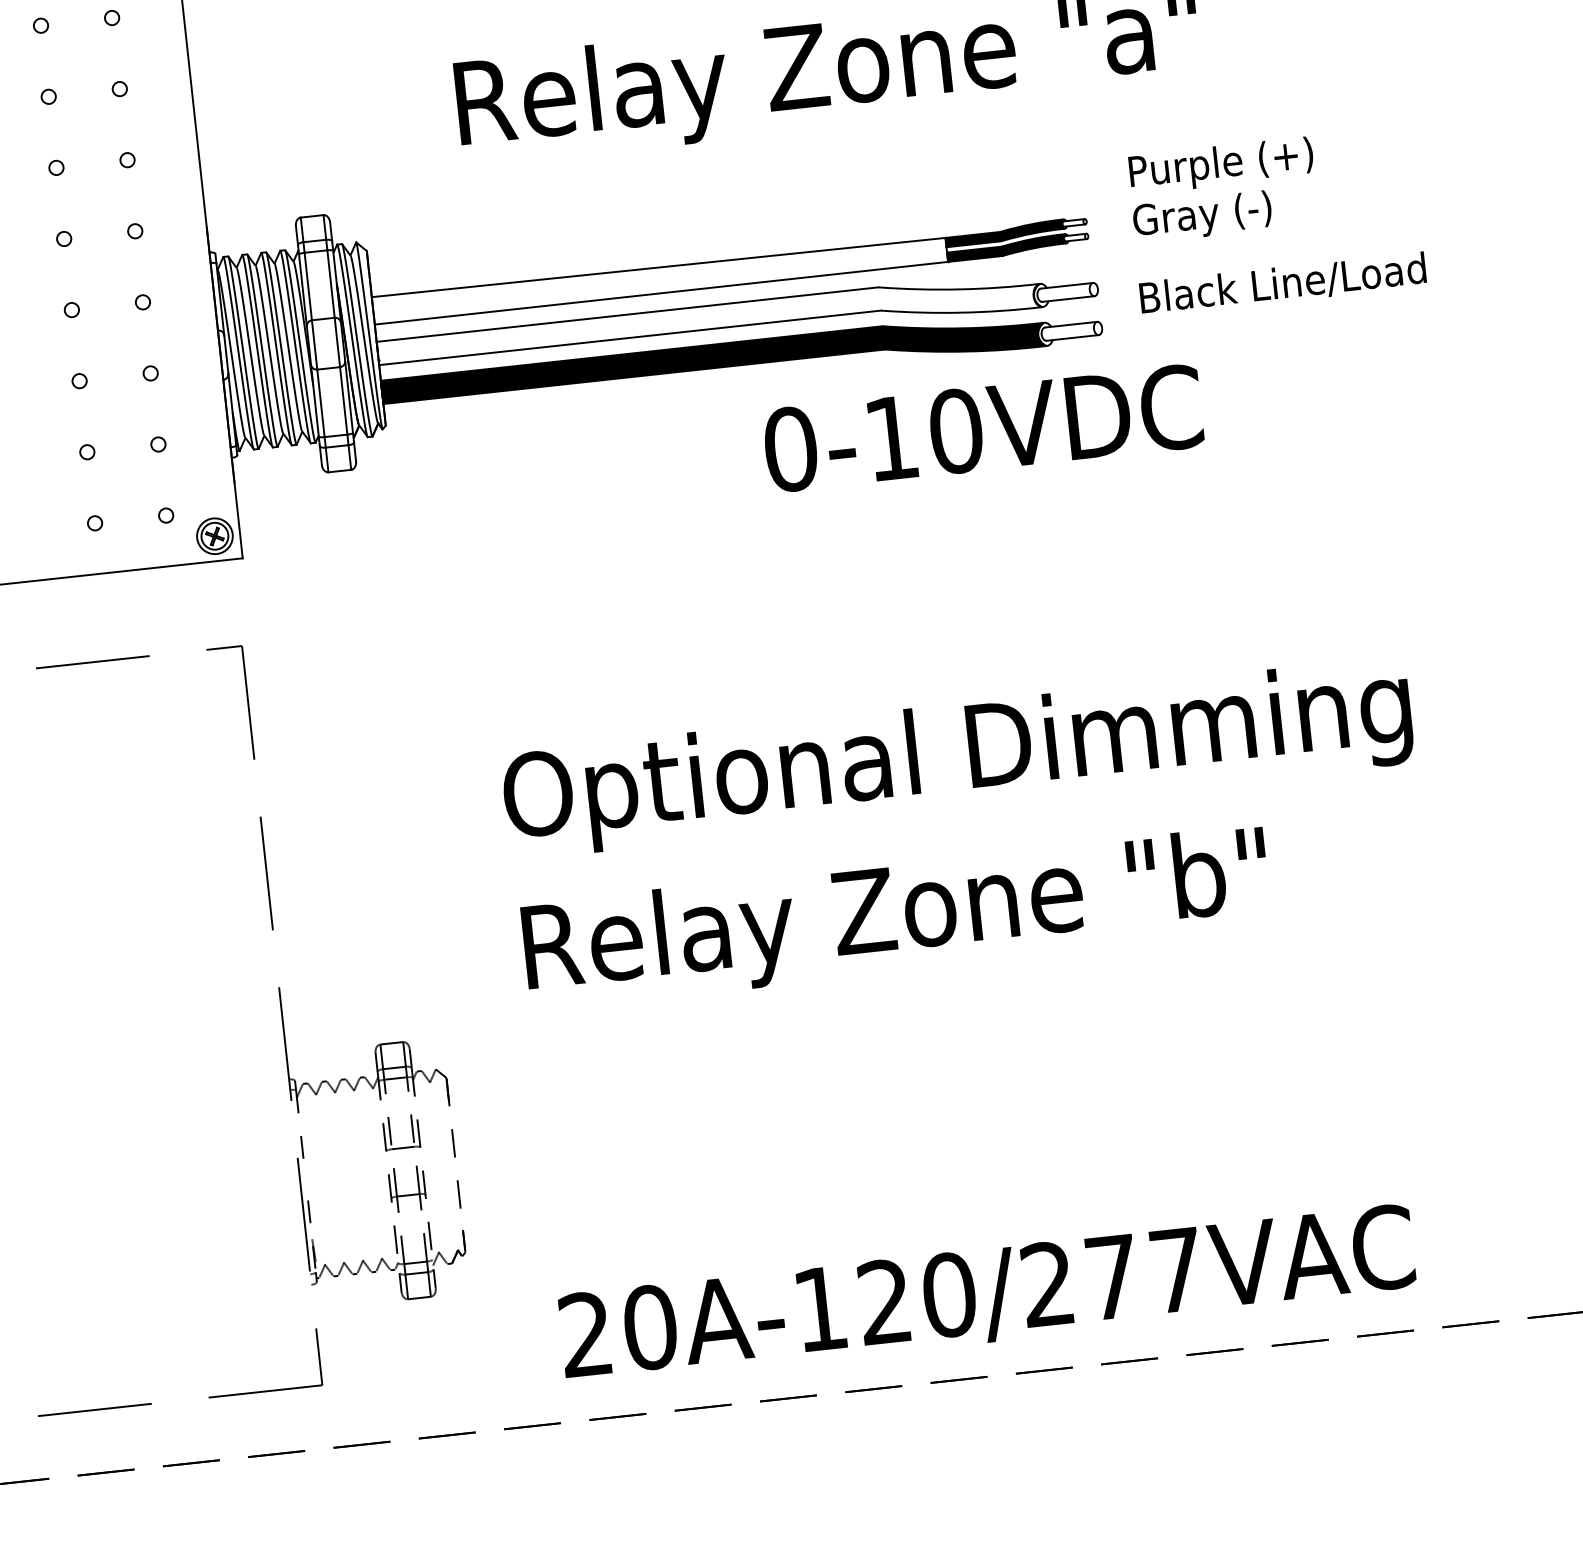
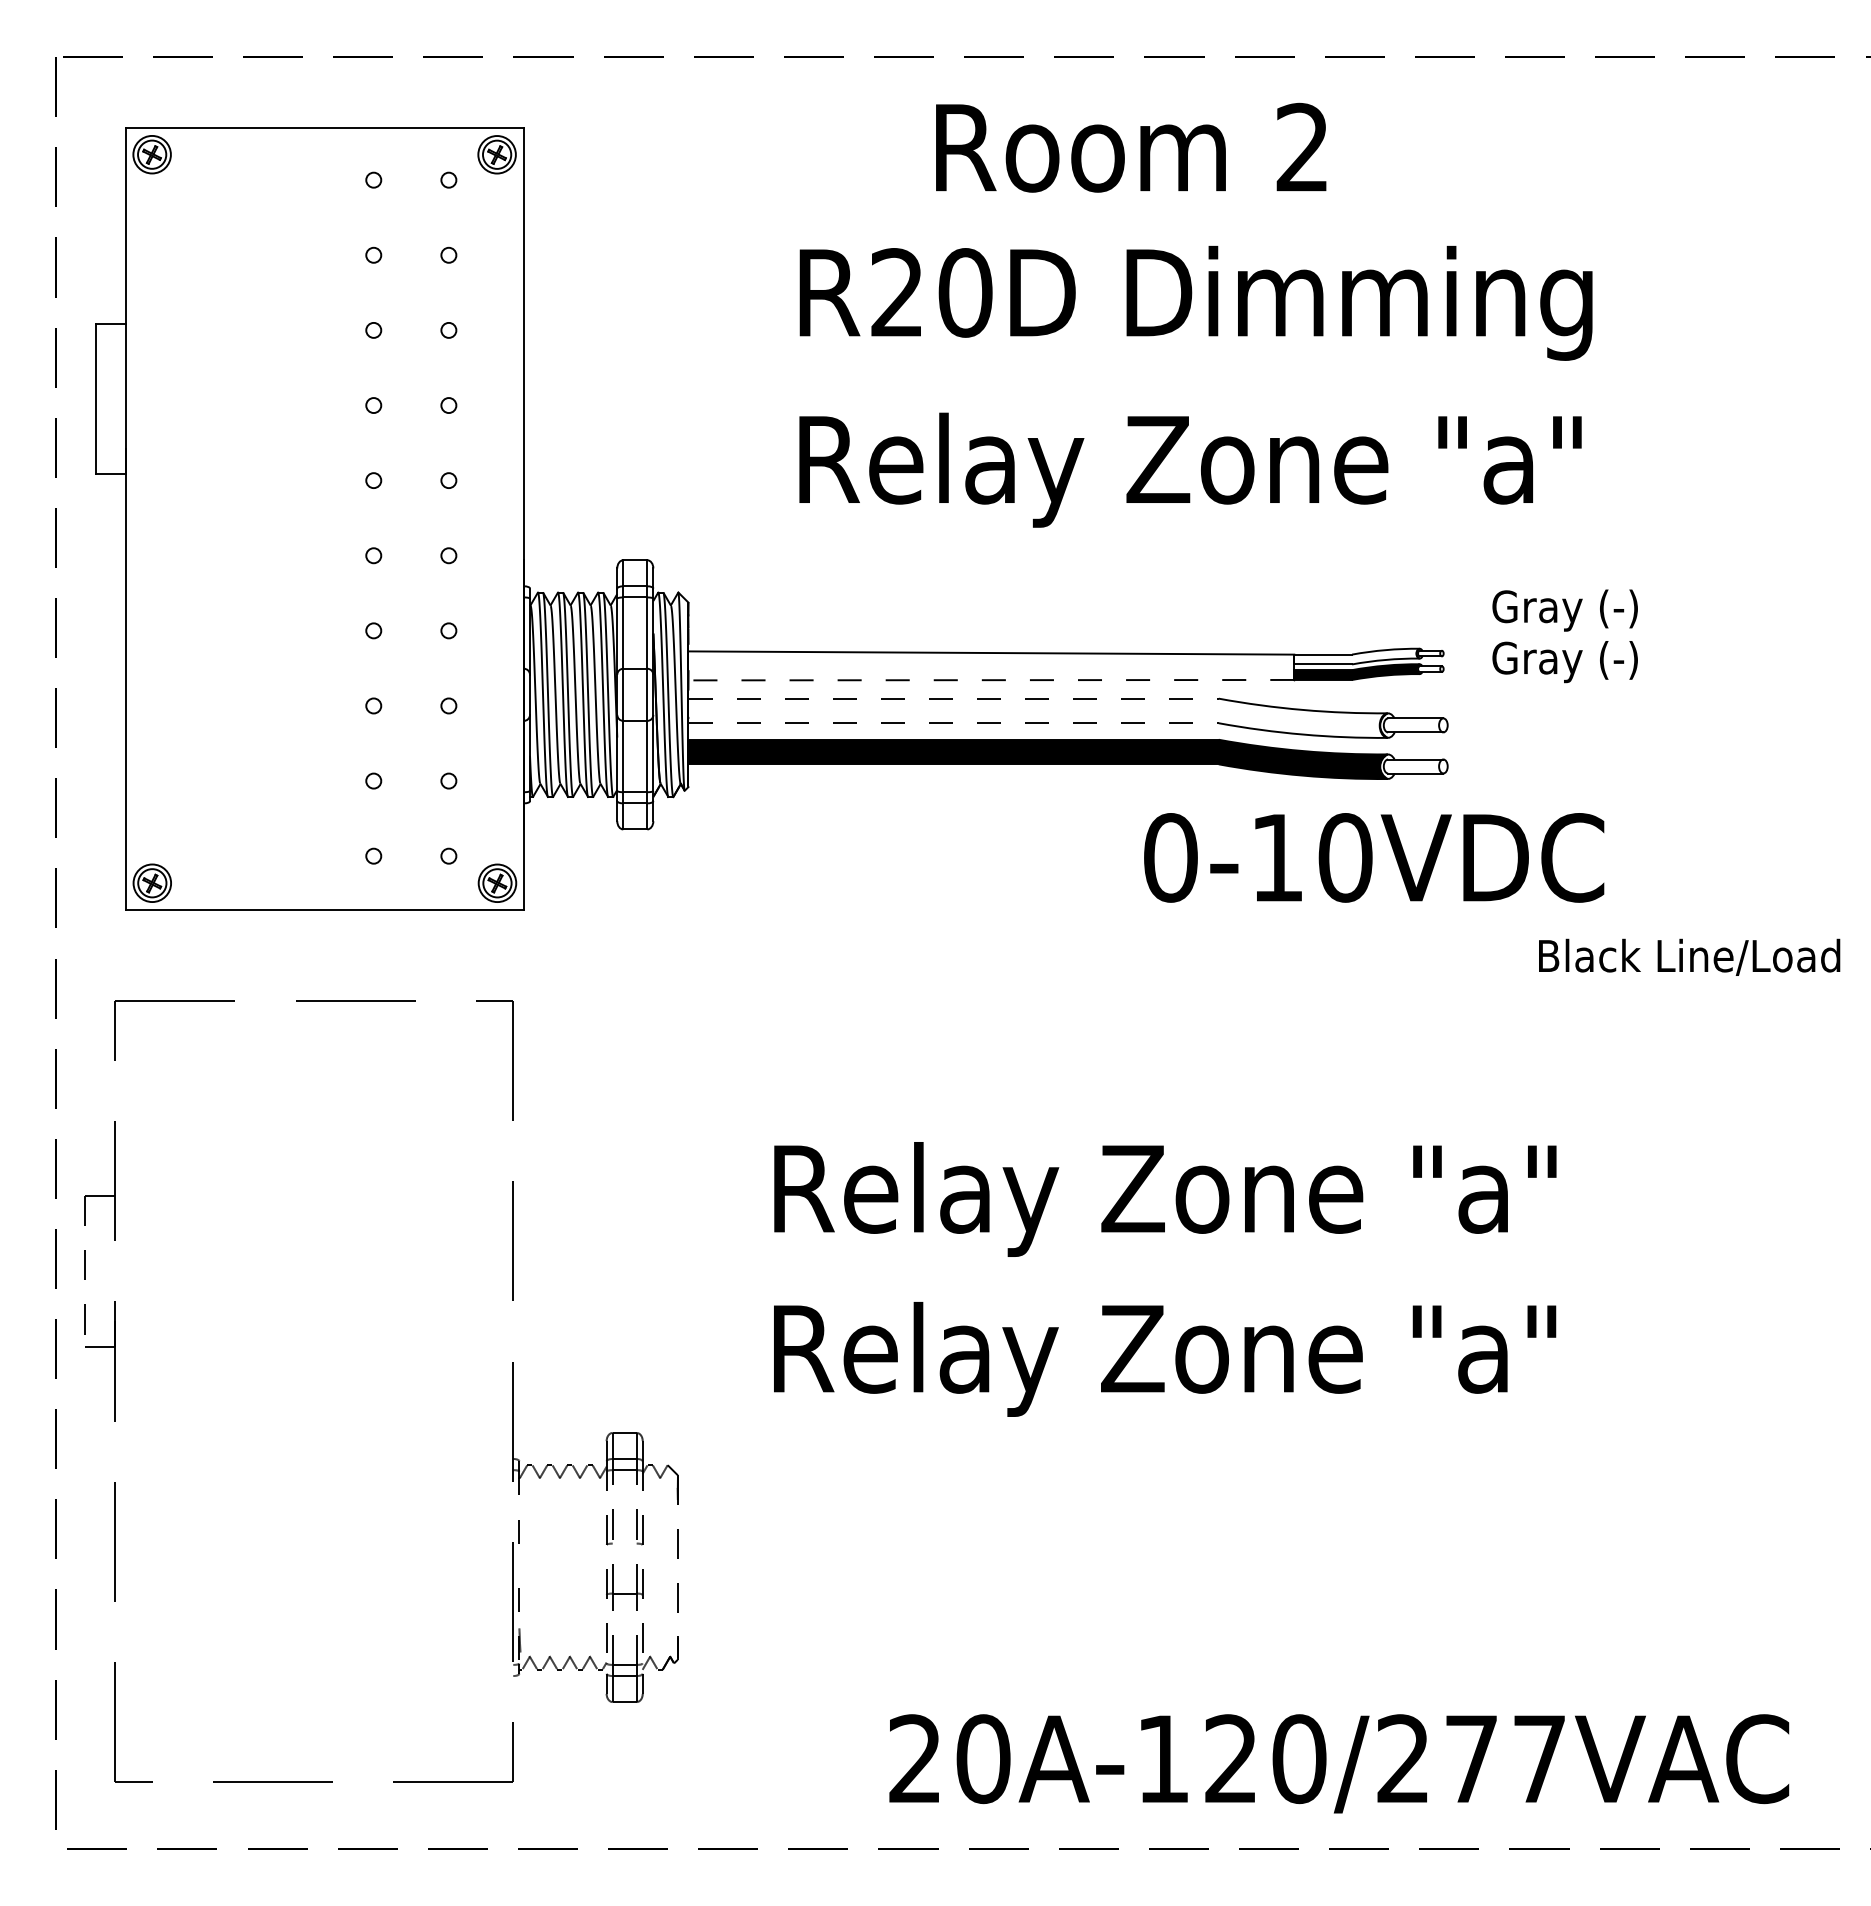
text: (1220, 165) -> (1589, 610), Purple (+) -> Gray (-)
fill: (1004, 233) -> (1356, 656), removed
text: (1282, 283) -> (1689, 956), moved
line: (661, 293) -> (991, 680), solid -> dashed
line: (628, 314) -> (954, 698), solid -> dashed
line: (631, 338) -> (954, 723), solid -> dashed
text: (983, 428) -> (1374, 857), moved
text: (957, 758) -> (1247, 1199), Optional Dimming -> Relay Zone "a"
text: (1219, 871) -> (1508, 1347), Relay Zone "b" -> Relay Zone "a"
line: (403, 1147) -> (624, 1543), removed
text: (987, 1295) -> (1339, 1763), moved

